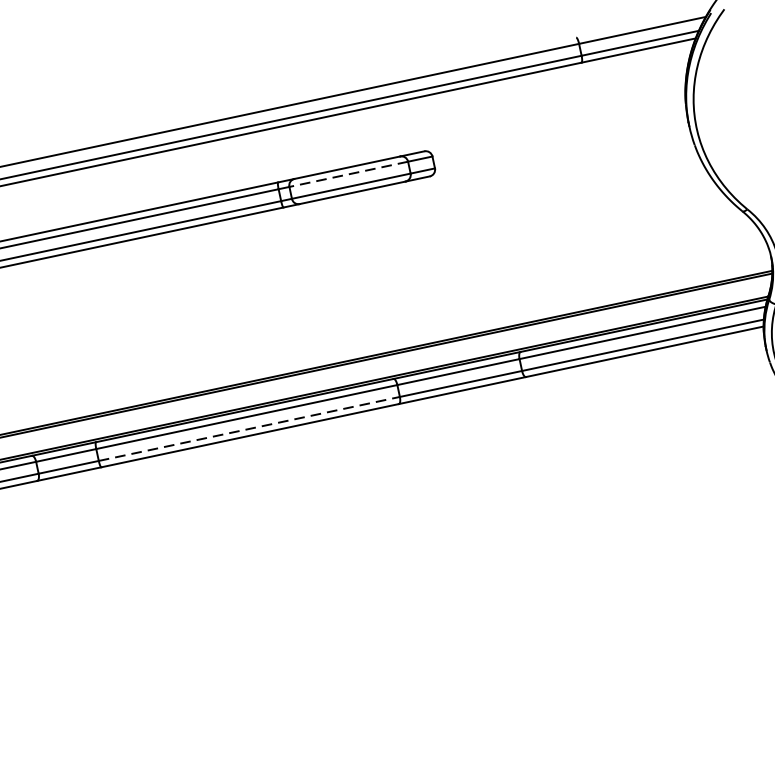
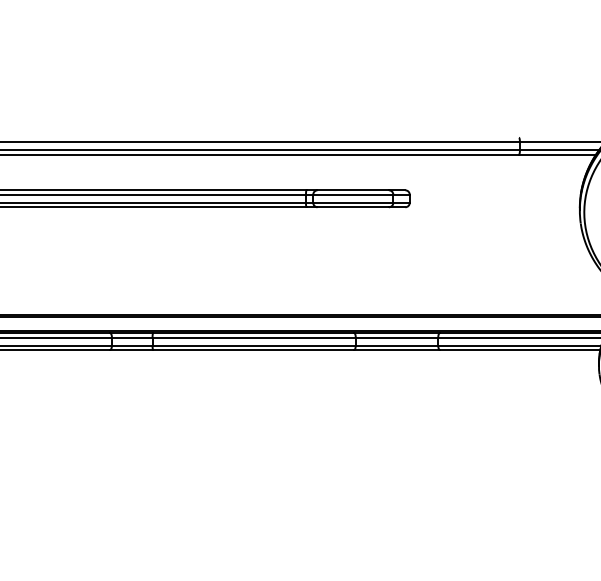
line: (347, 174) -> (352, 194), dashed -> solid
line: (249, 428) -> (254, 345), dashed -> solid

